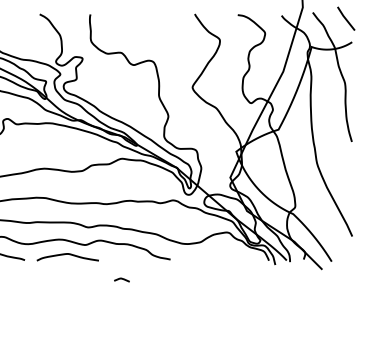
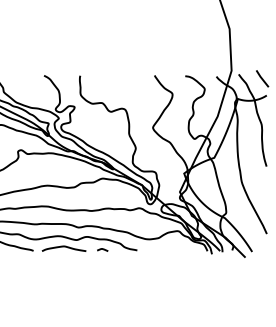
curve: (121, 279) -> (102, 249), moved

